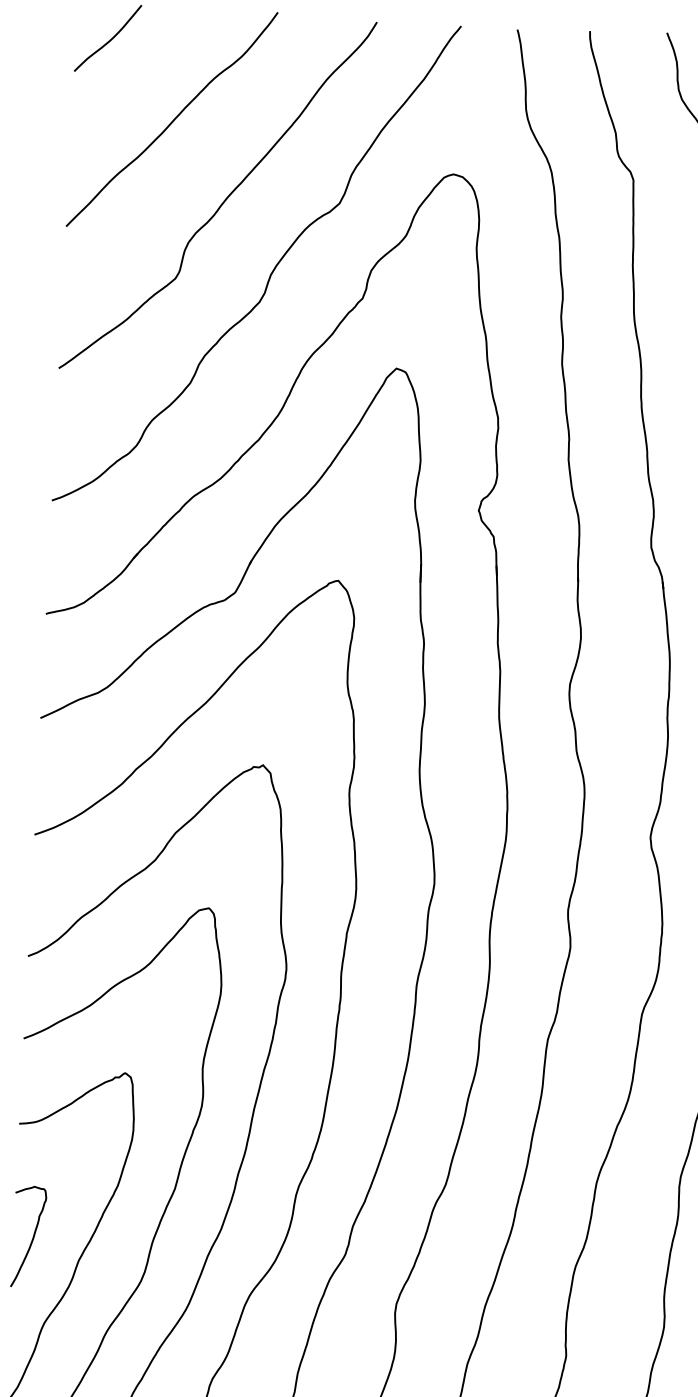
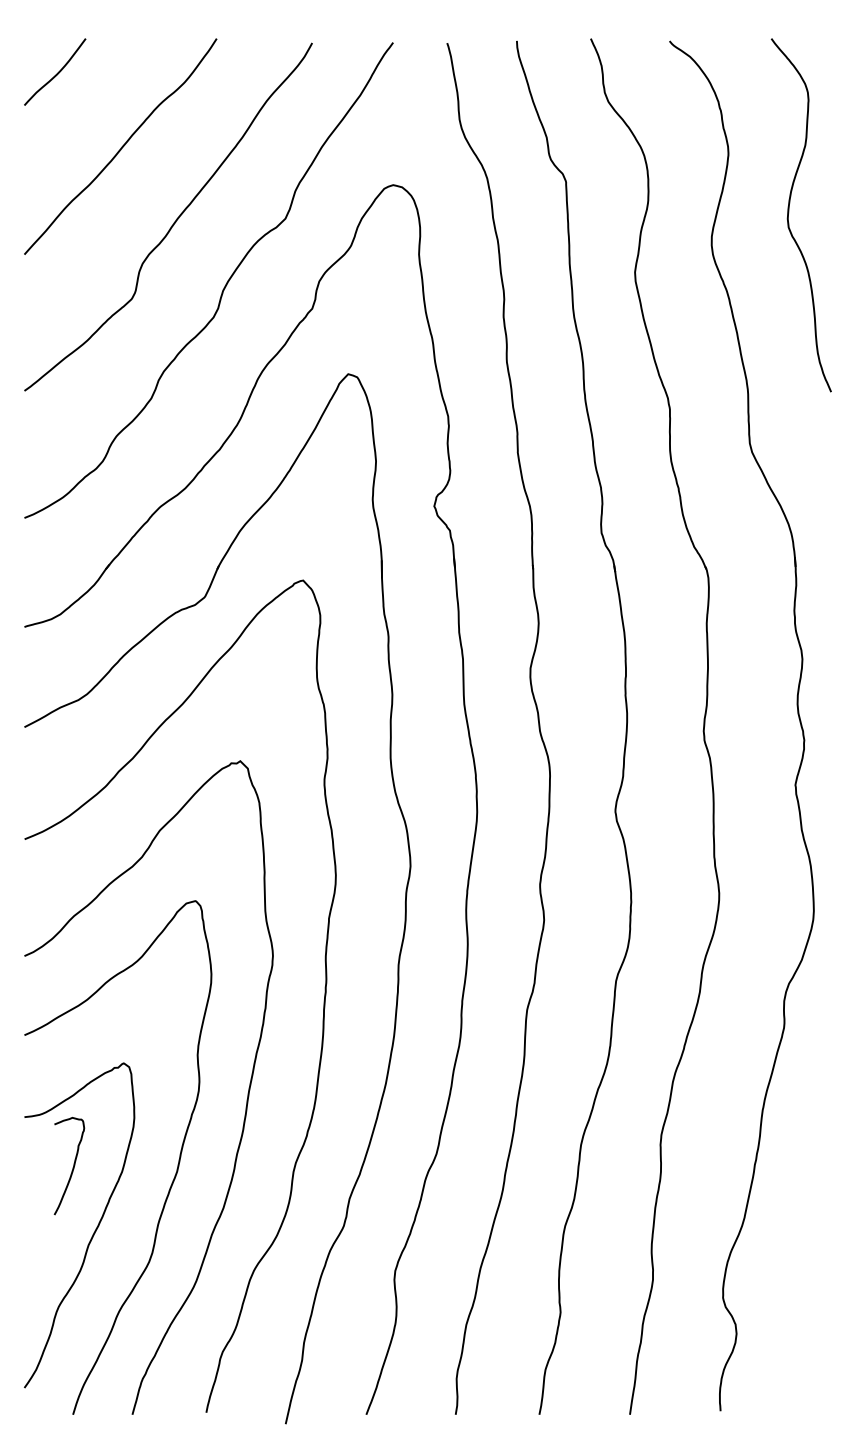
curve: (31, 1238) -> (72, 1167), moved

